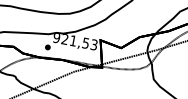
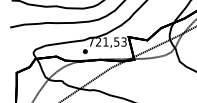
text: (57, 37) -> (91, 41), 921,53 -> 721,53

